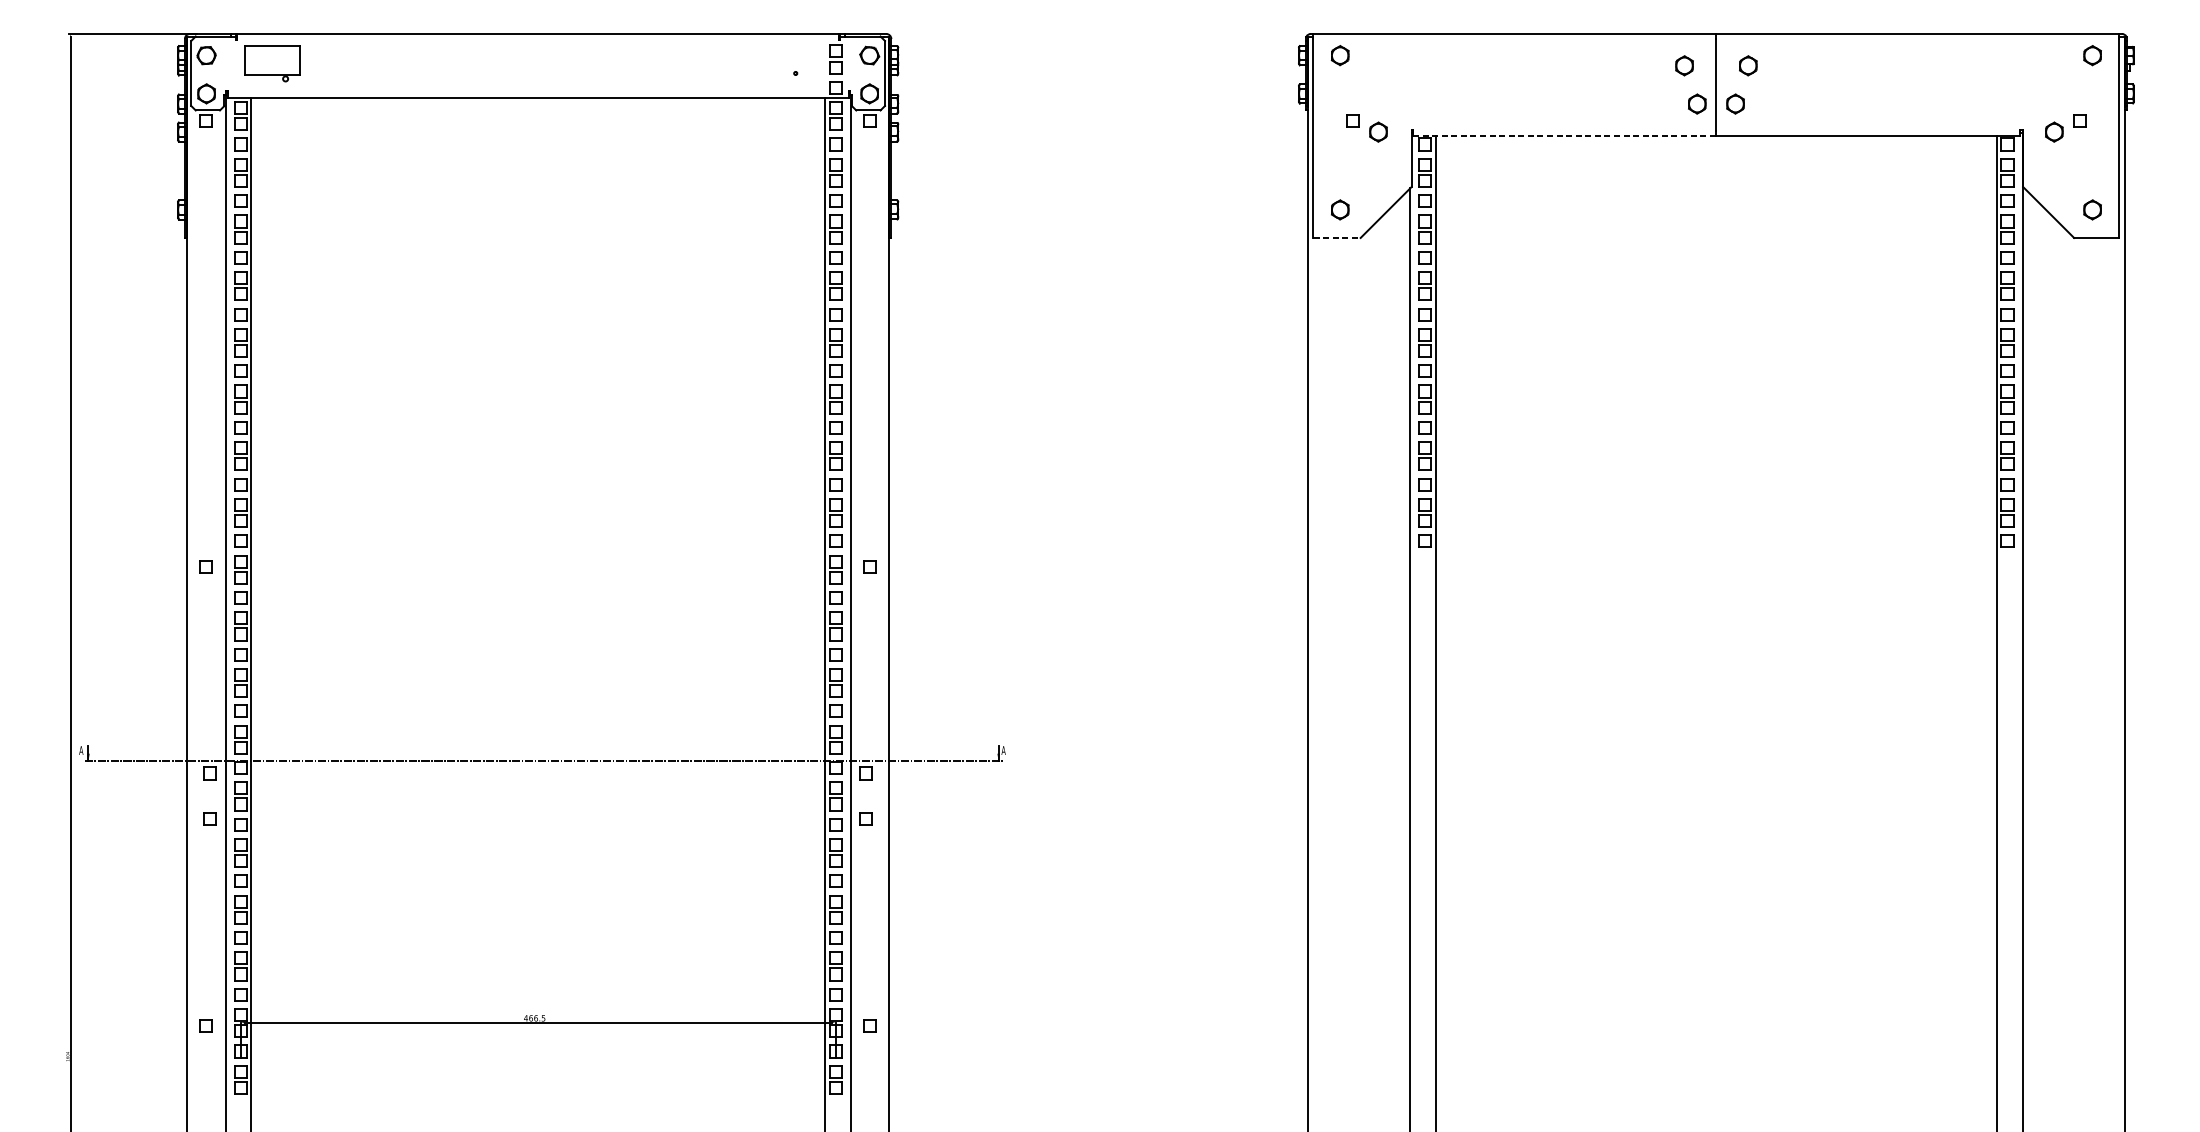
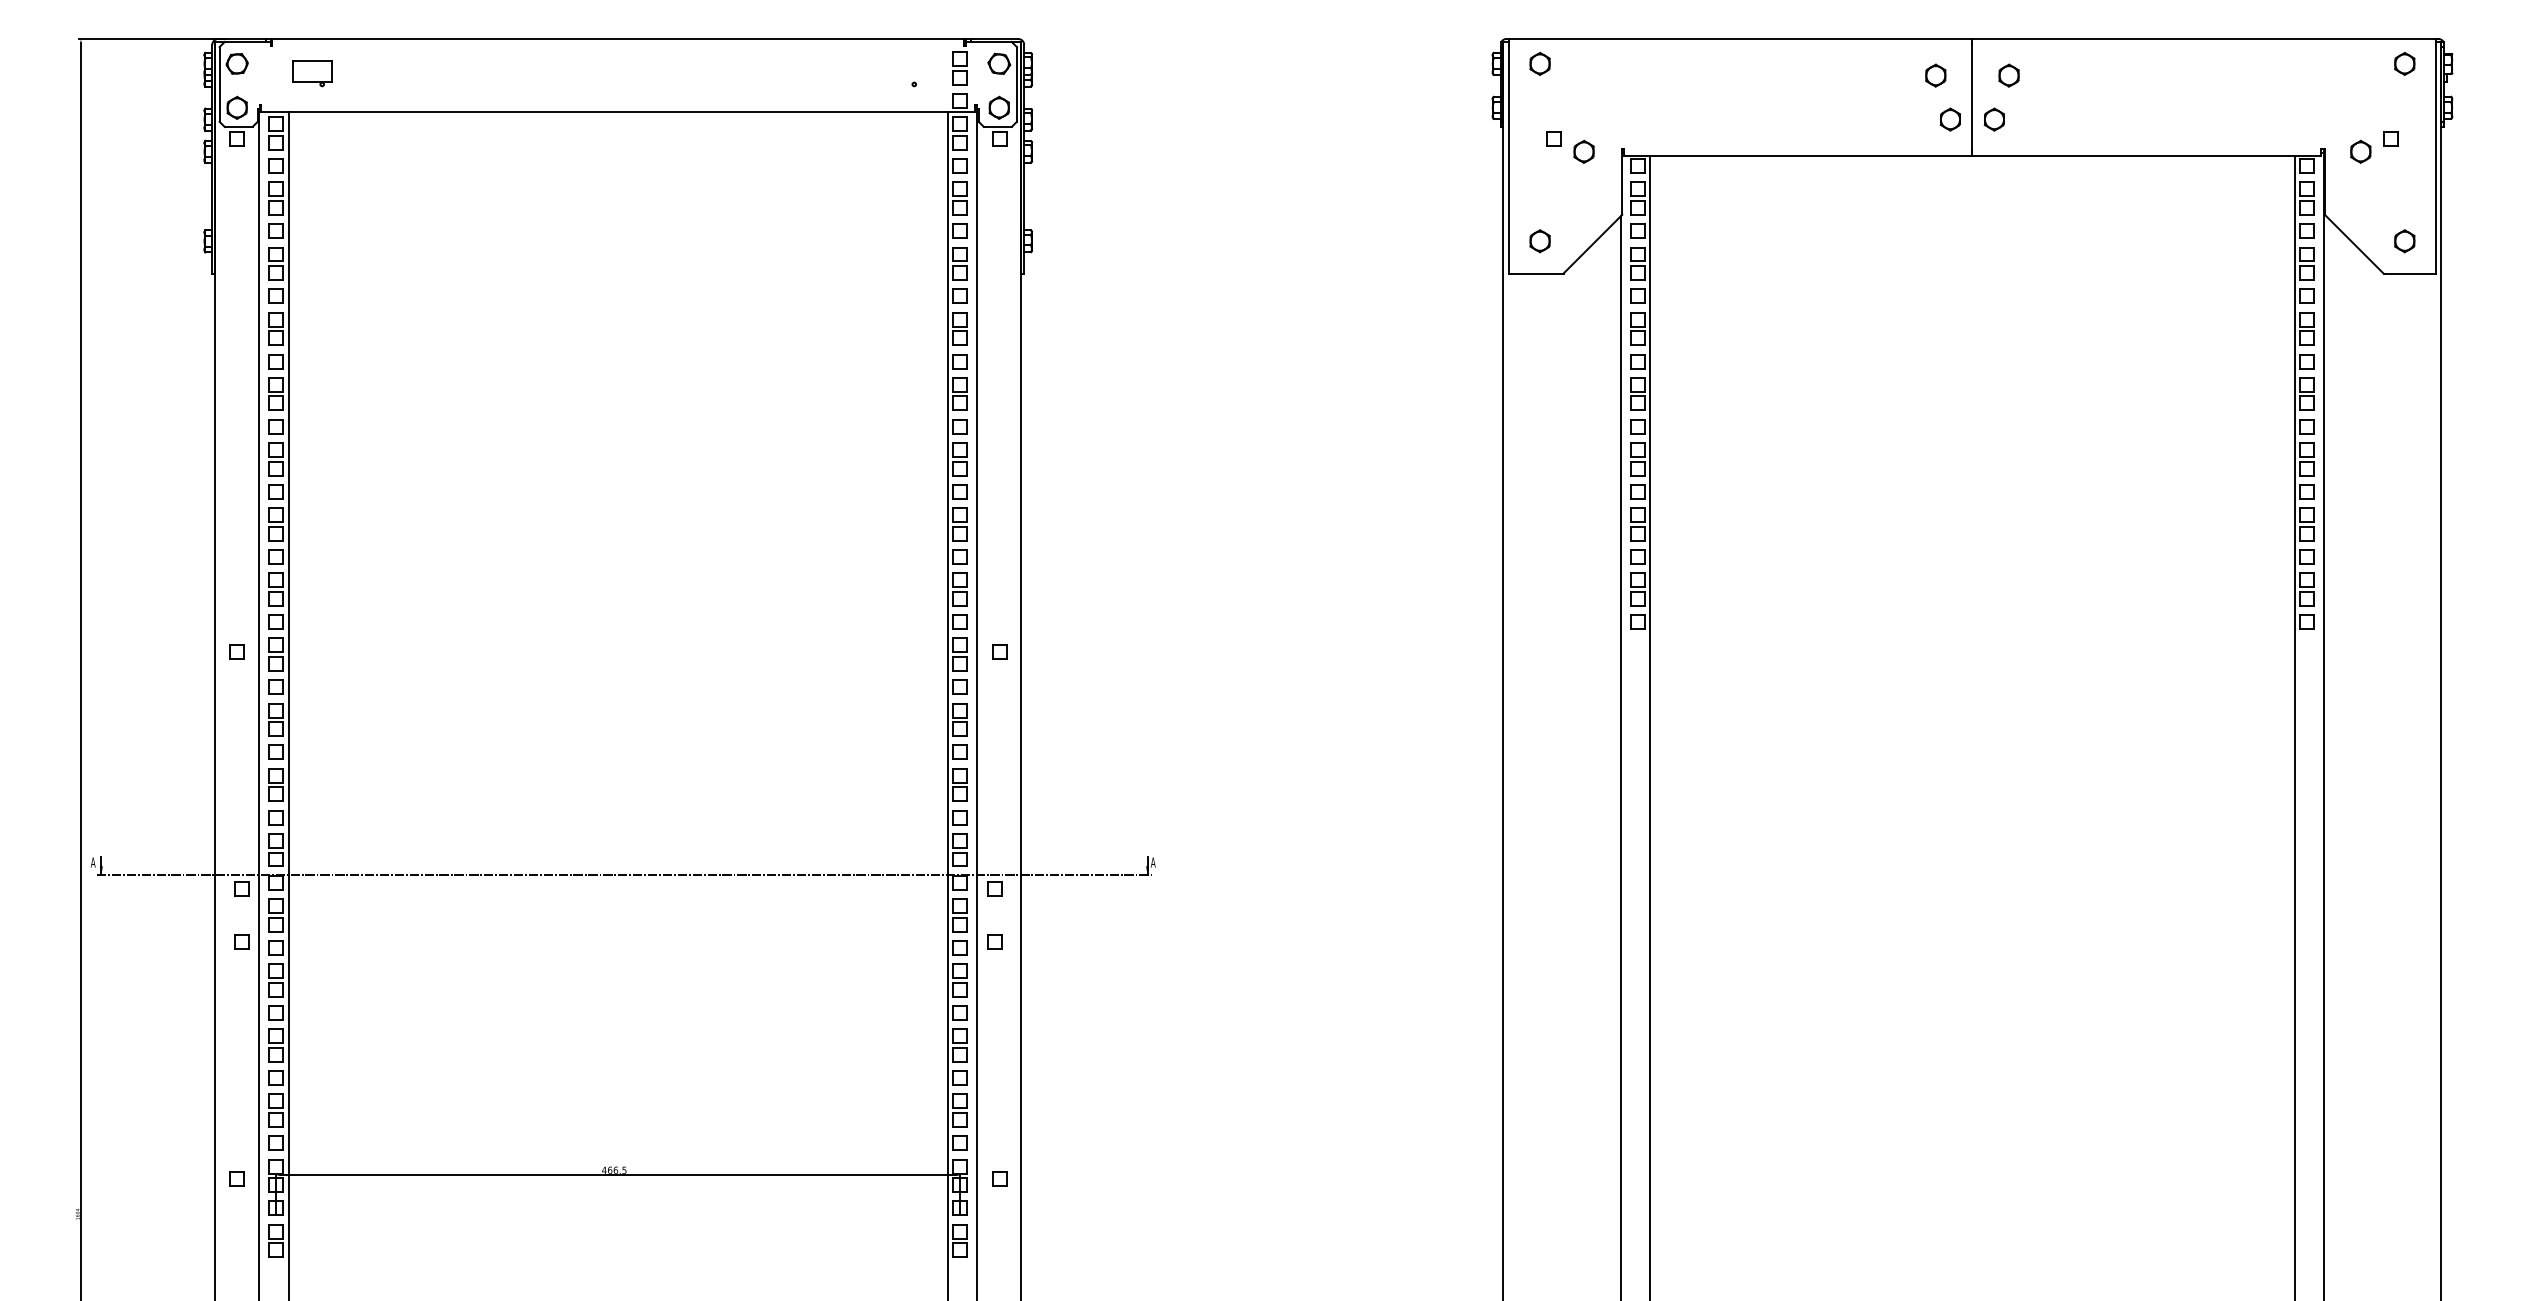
part: (272, 63) -> (312, 73), size x0.62
line: (1565, 136) -> (1798, 156), dashed -> solid
line: (1337, 237) -> (1536, 273), dashed -> solid

